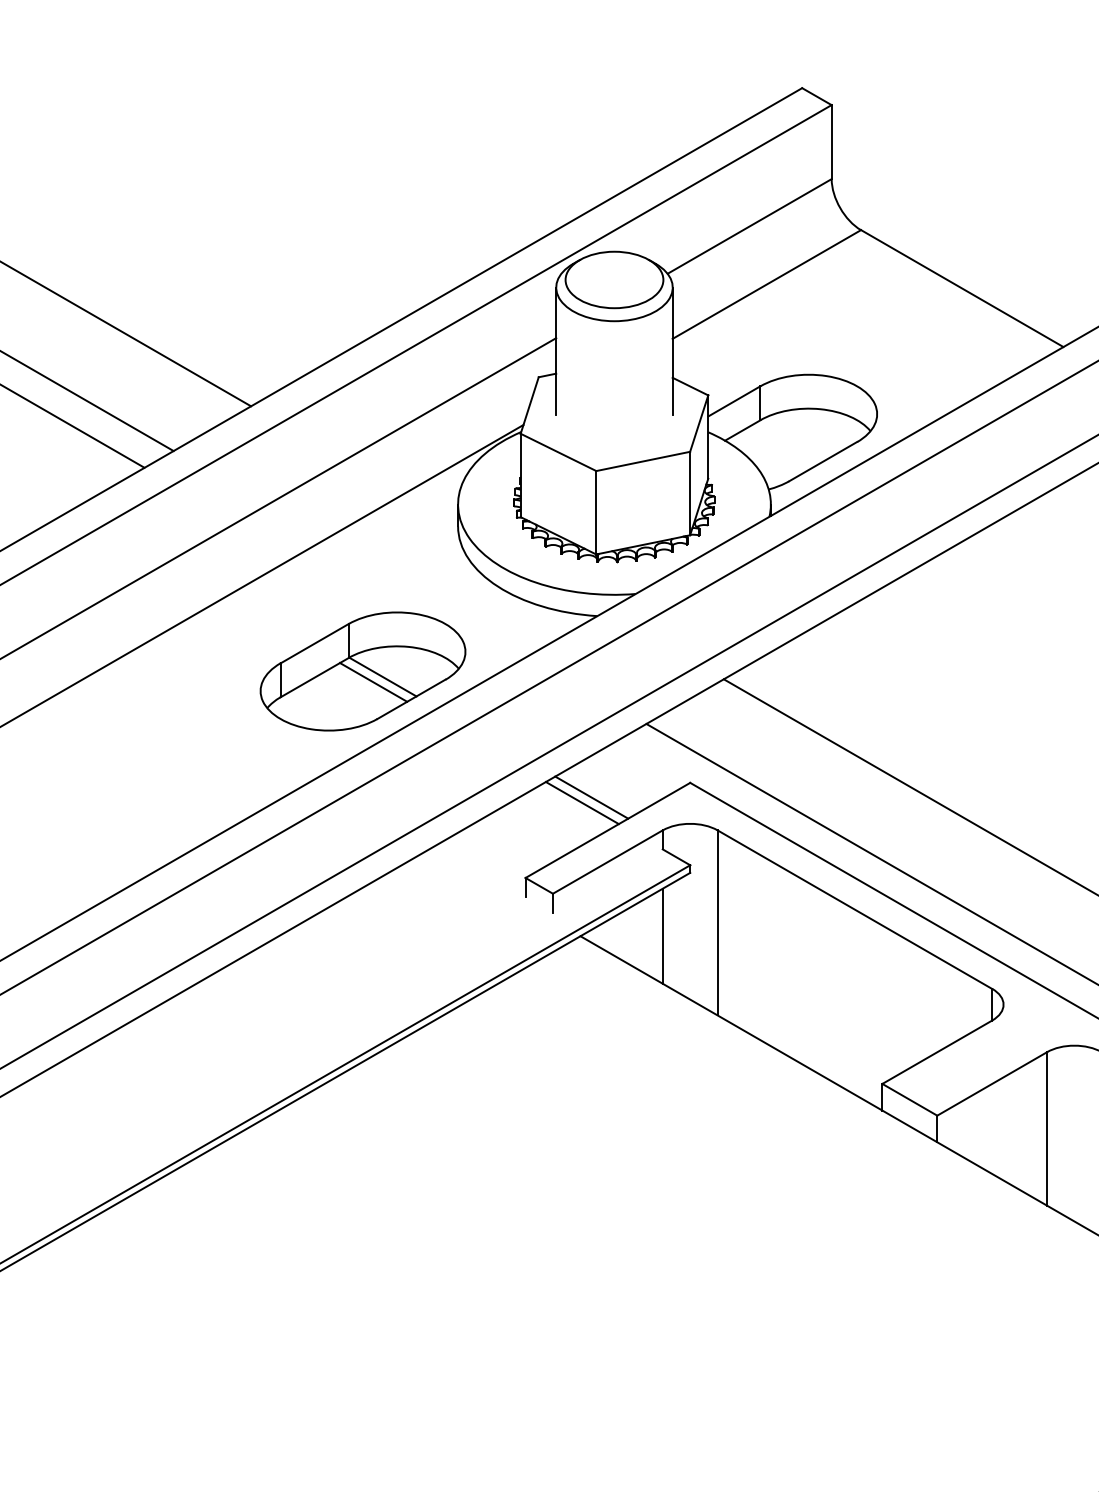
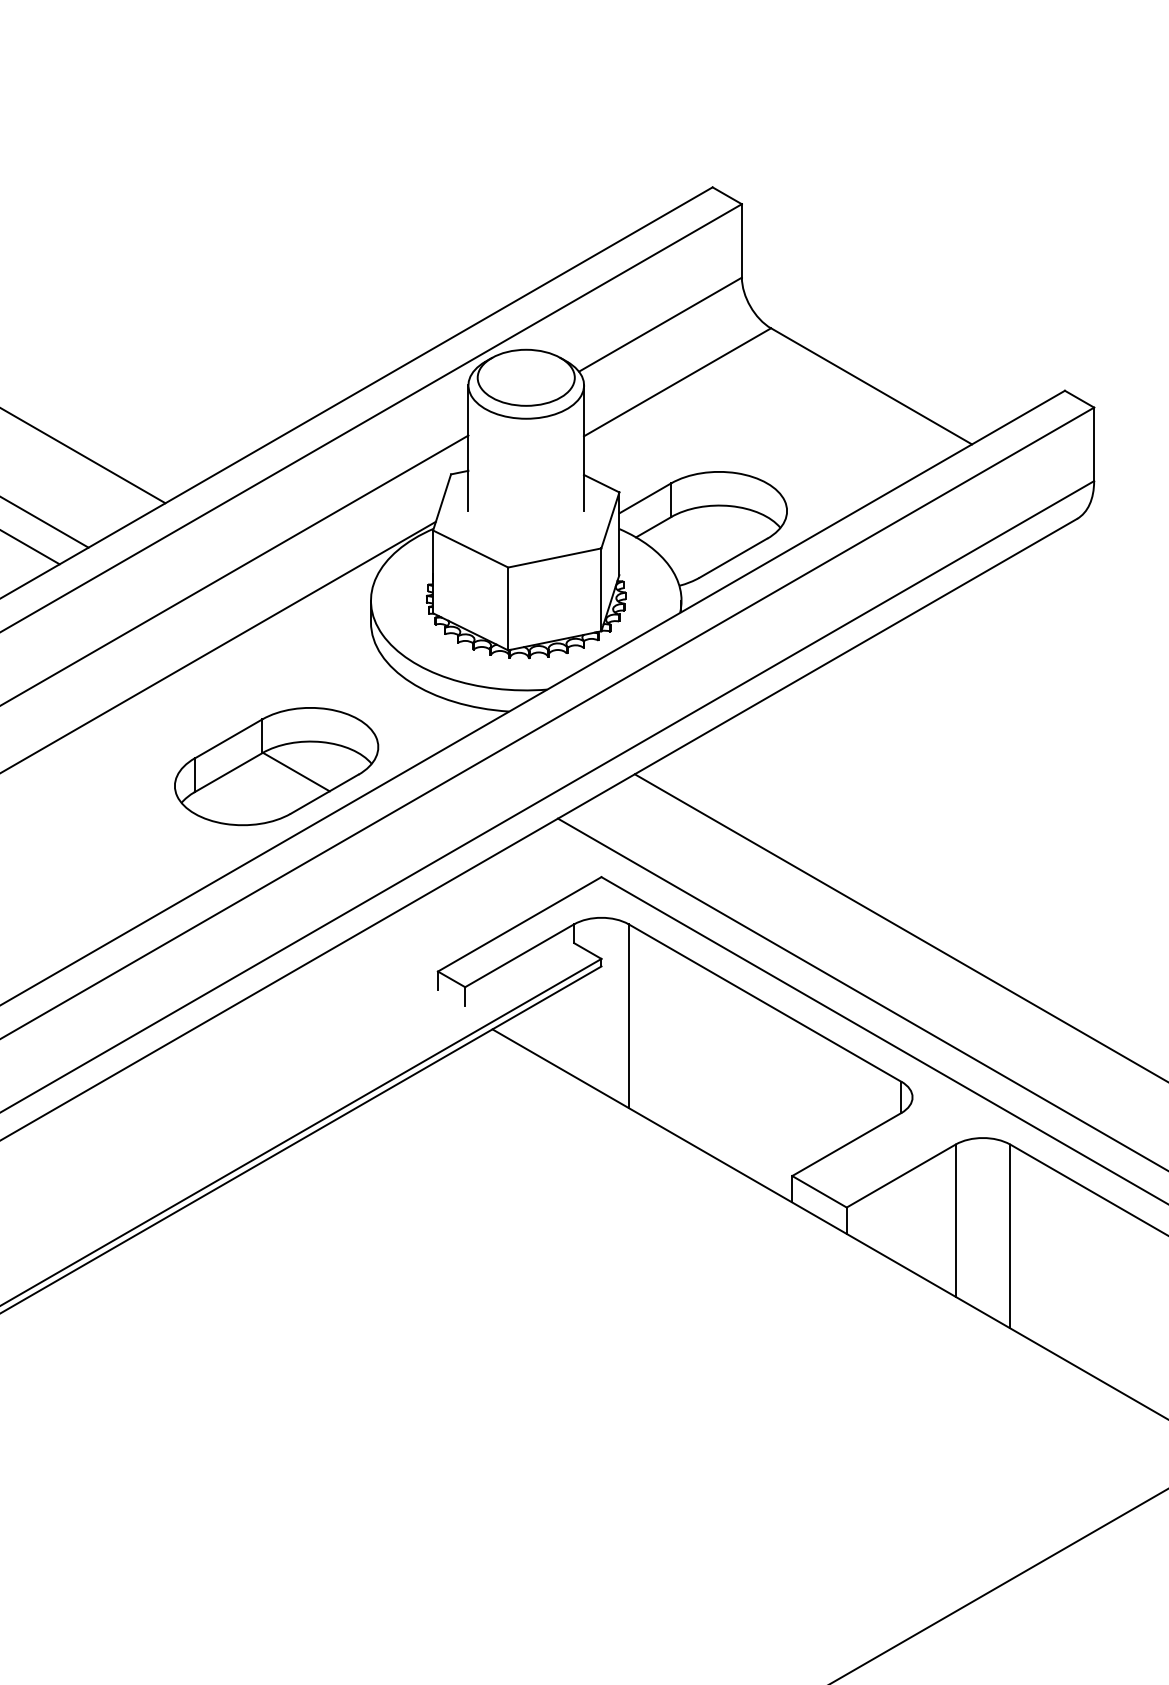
line: (372, 682) -> (286, 777), removed
line: (591, 797) -> (503, 891), removed
line: (582, 803) -> (494, 897), removed
line: (663, 936) -> (574, 1029), removed

